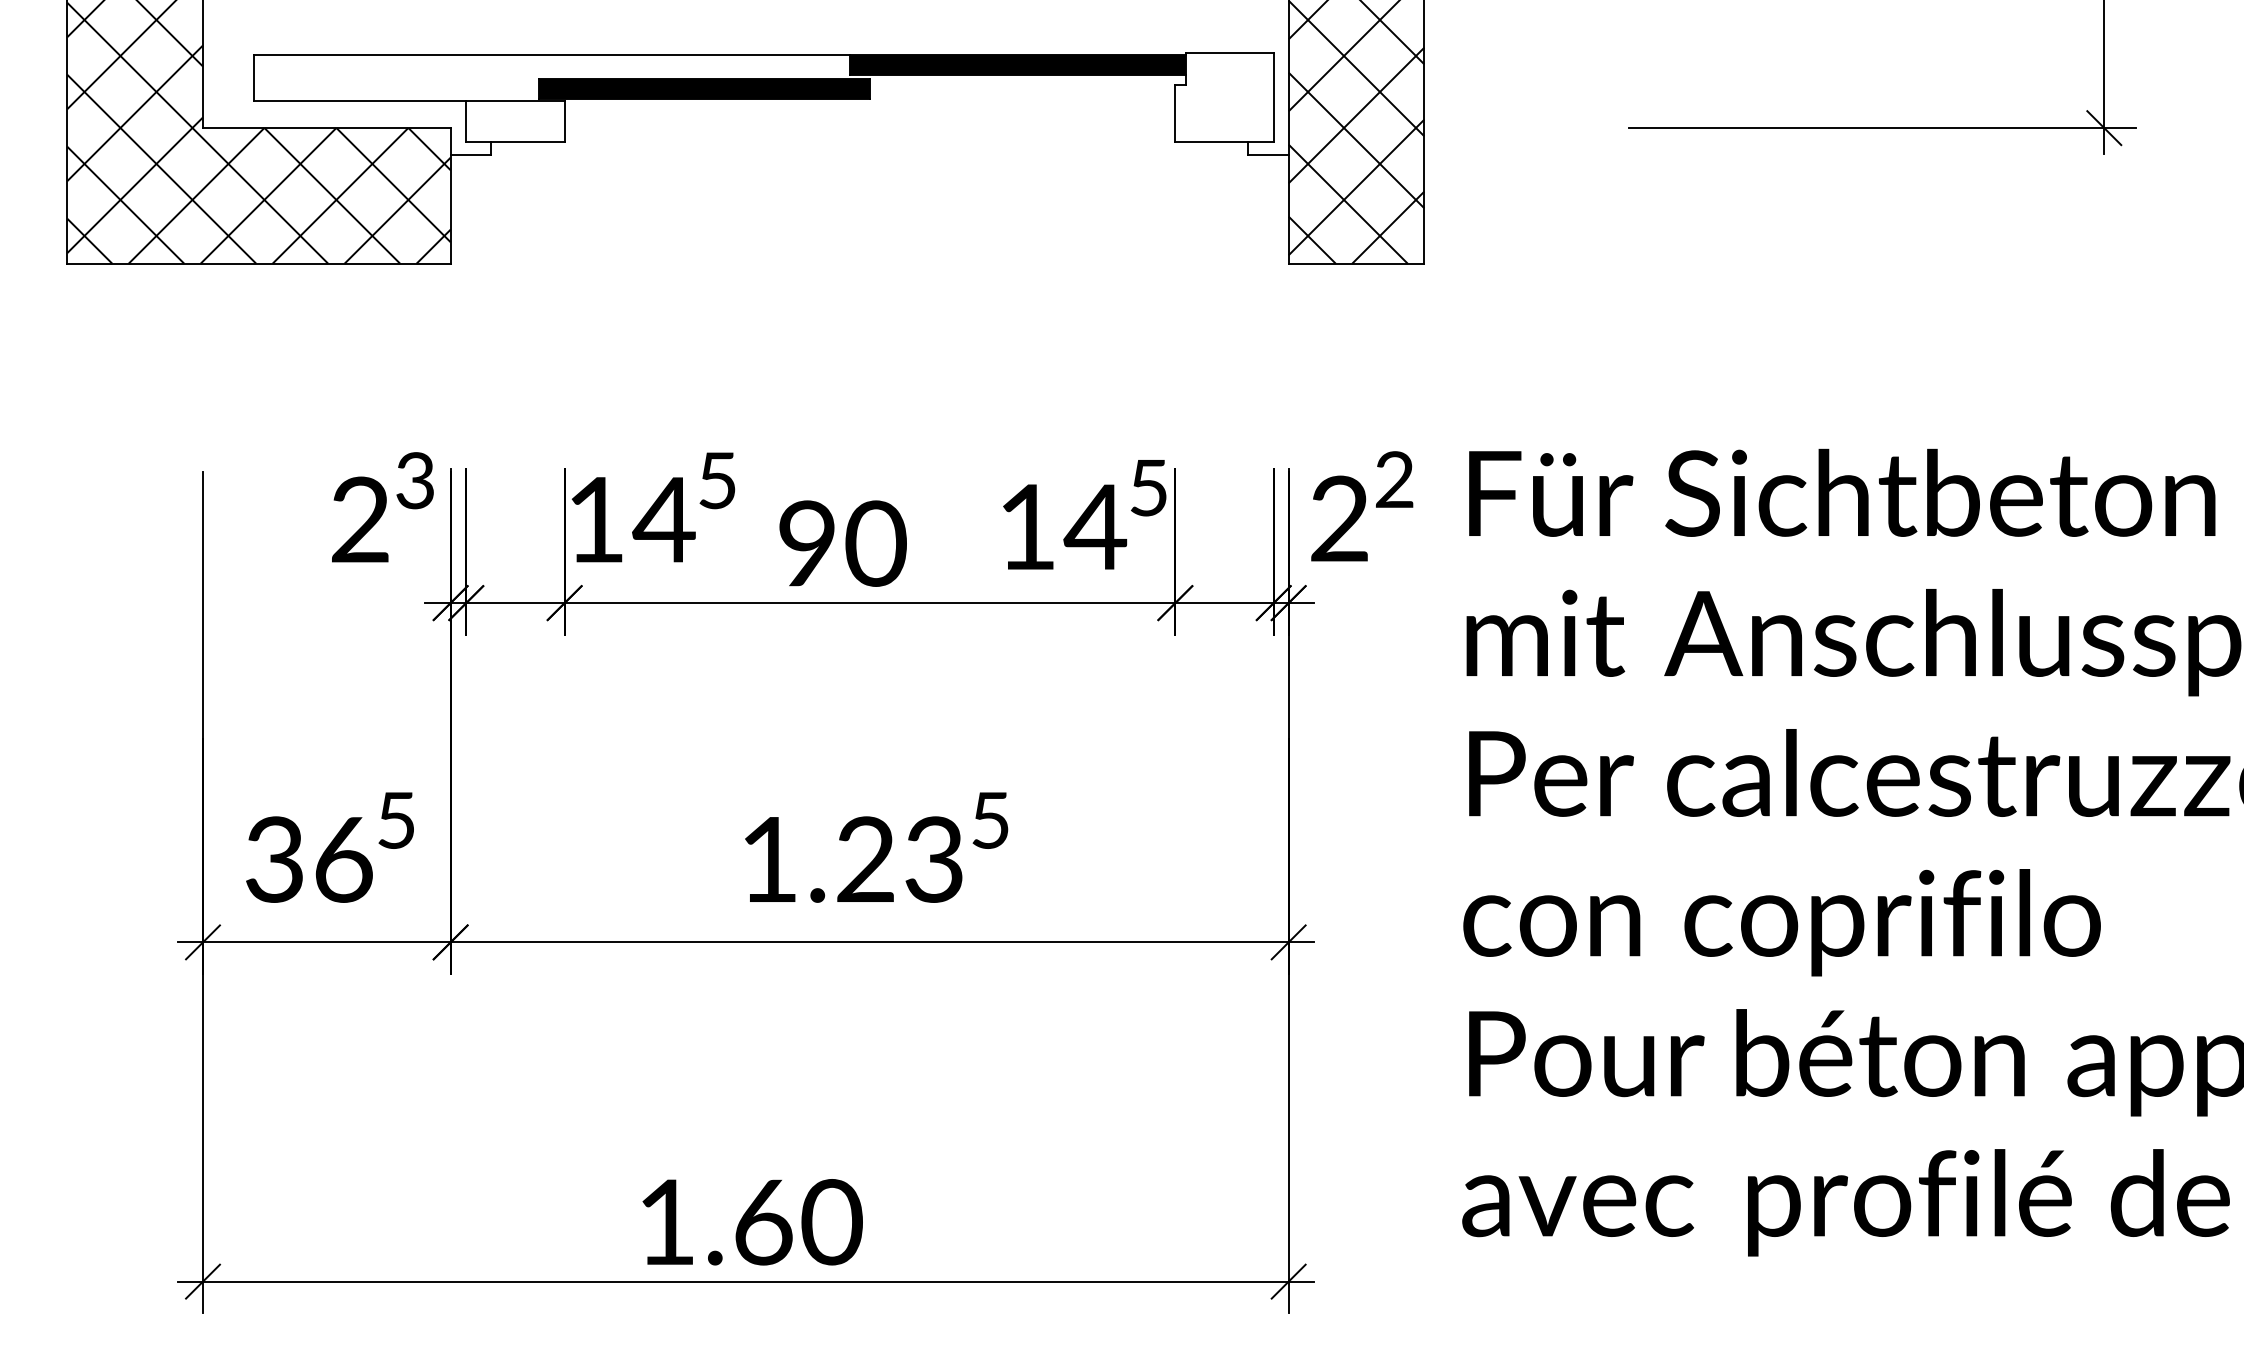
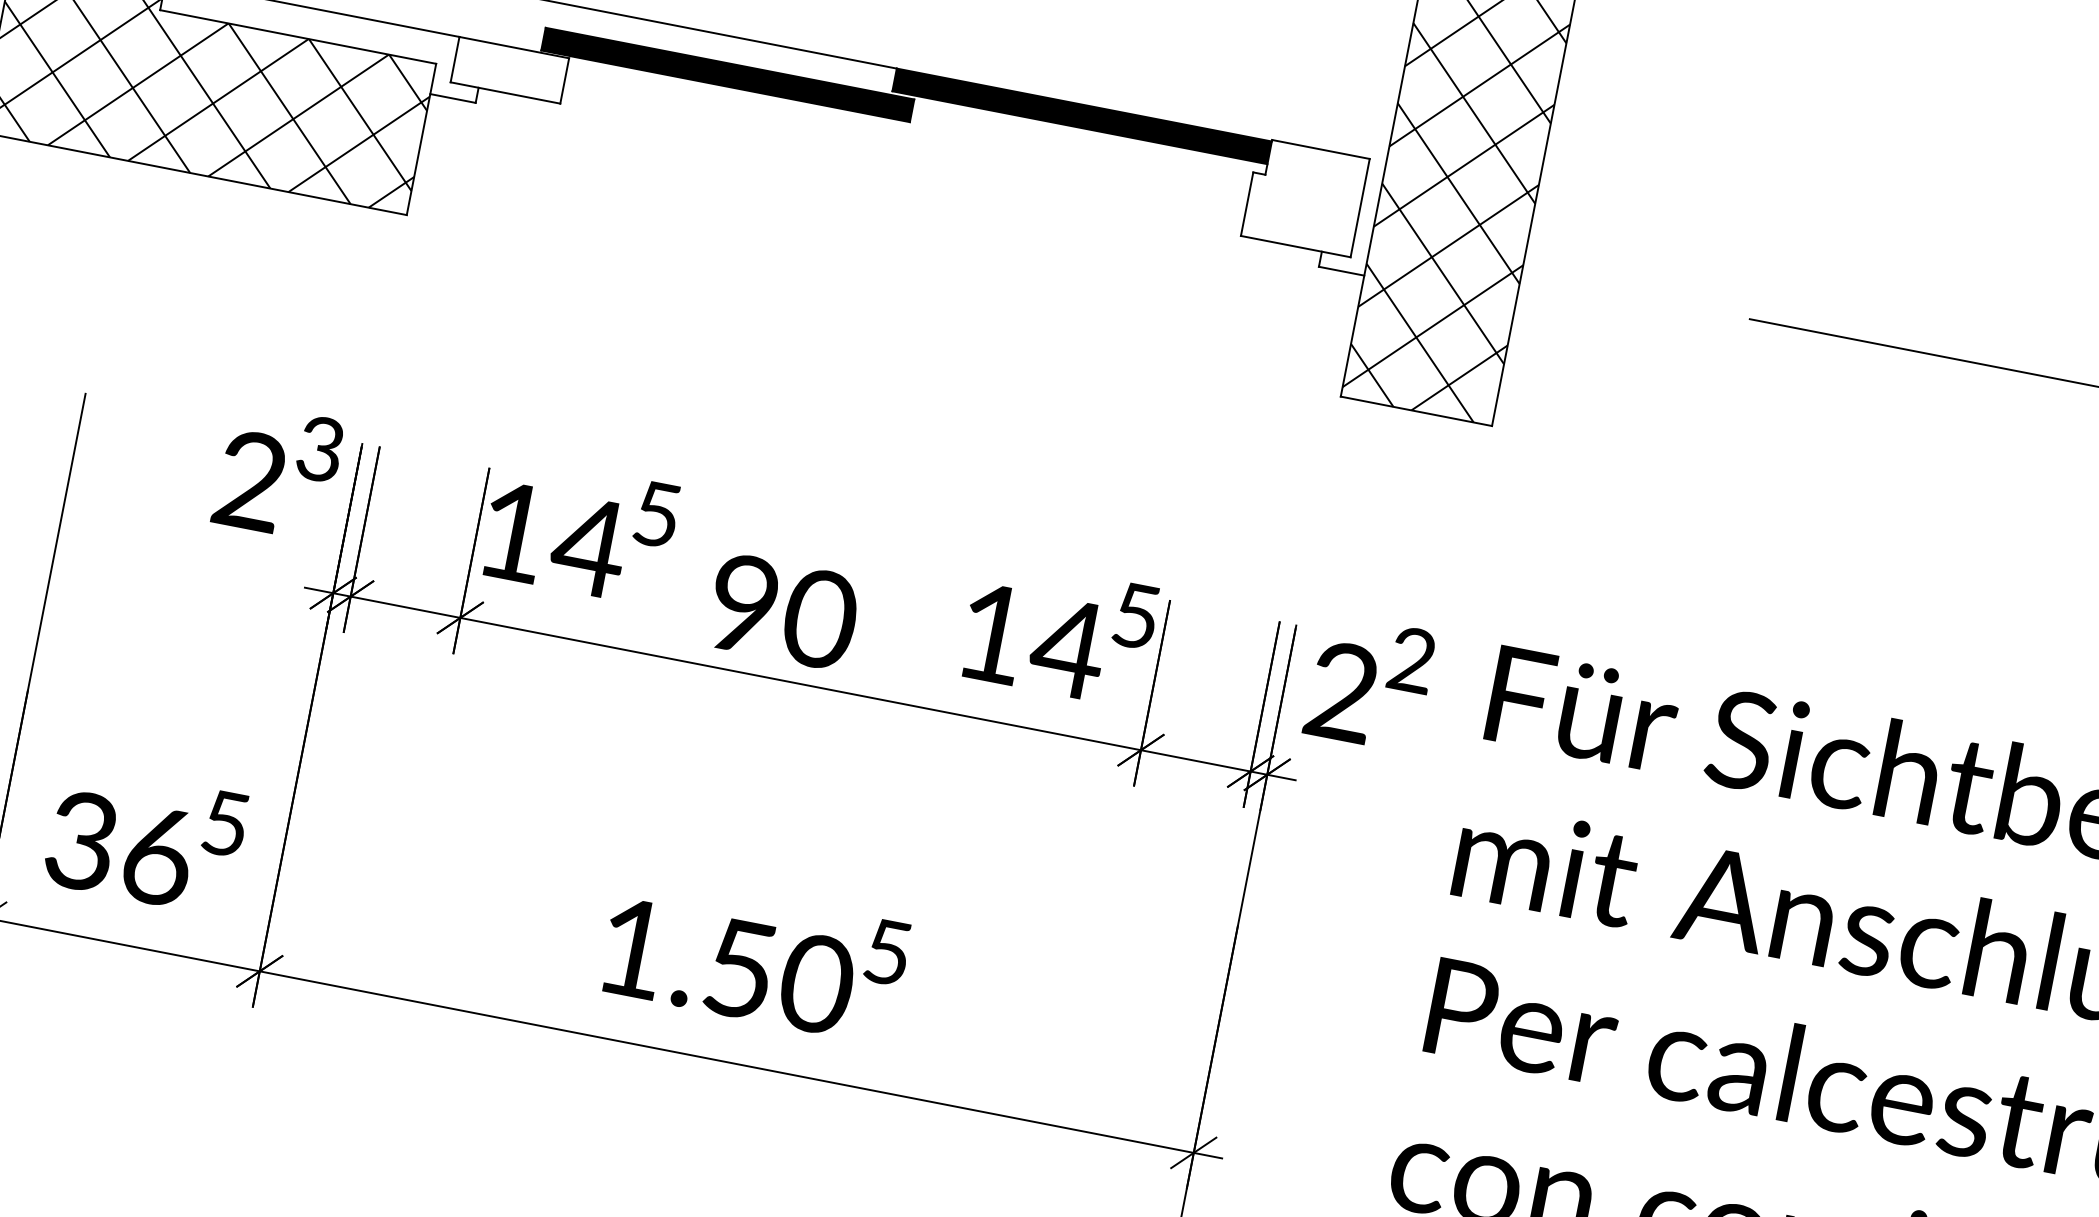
text: (901, 859) -> (780, 976), 1.23 -> 1.50

